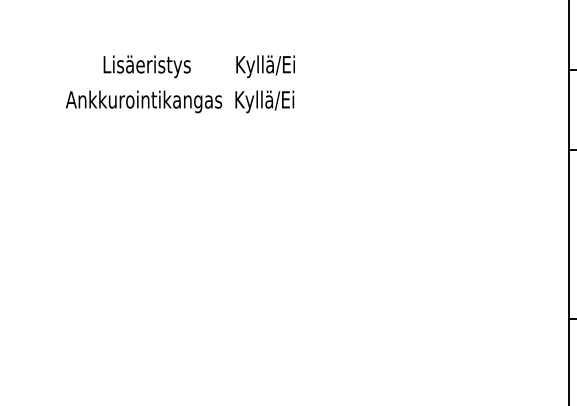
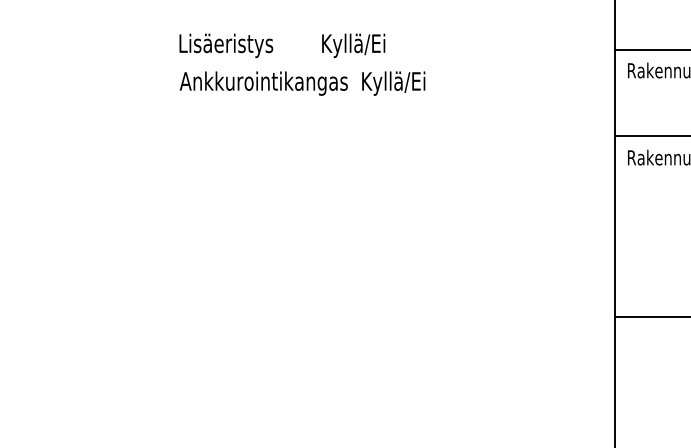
text: (199, 66) -> (282, 45), moved
text: (179, 101) -> (302, 83), moved

